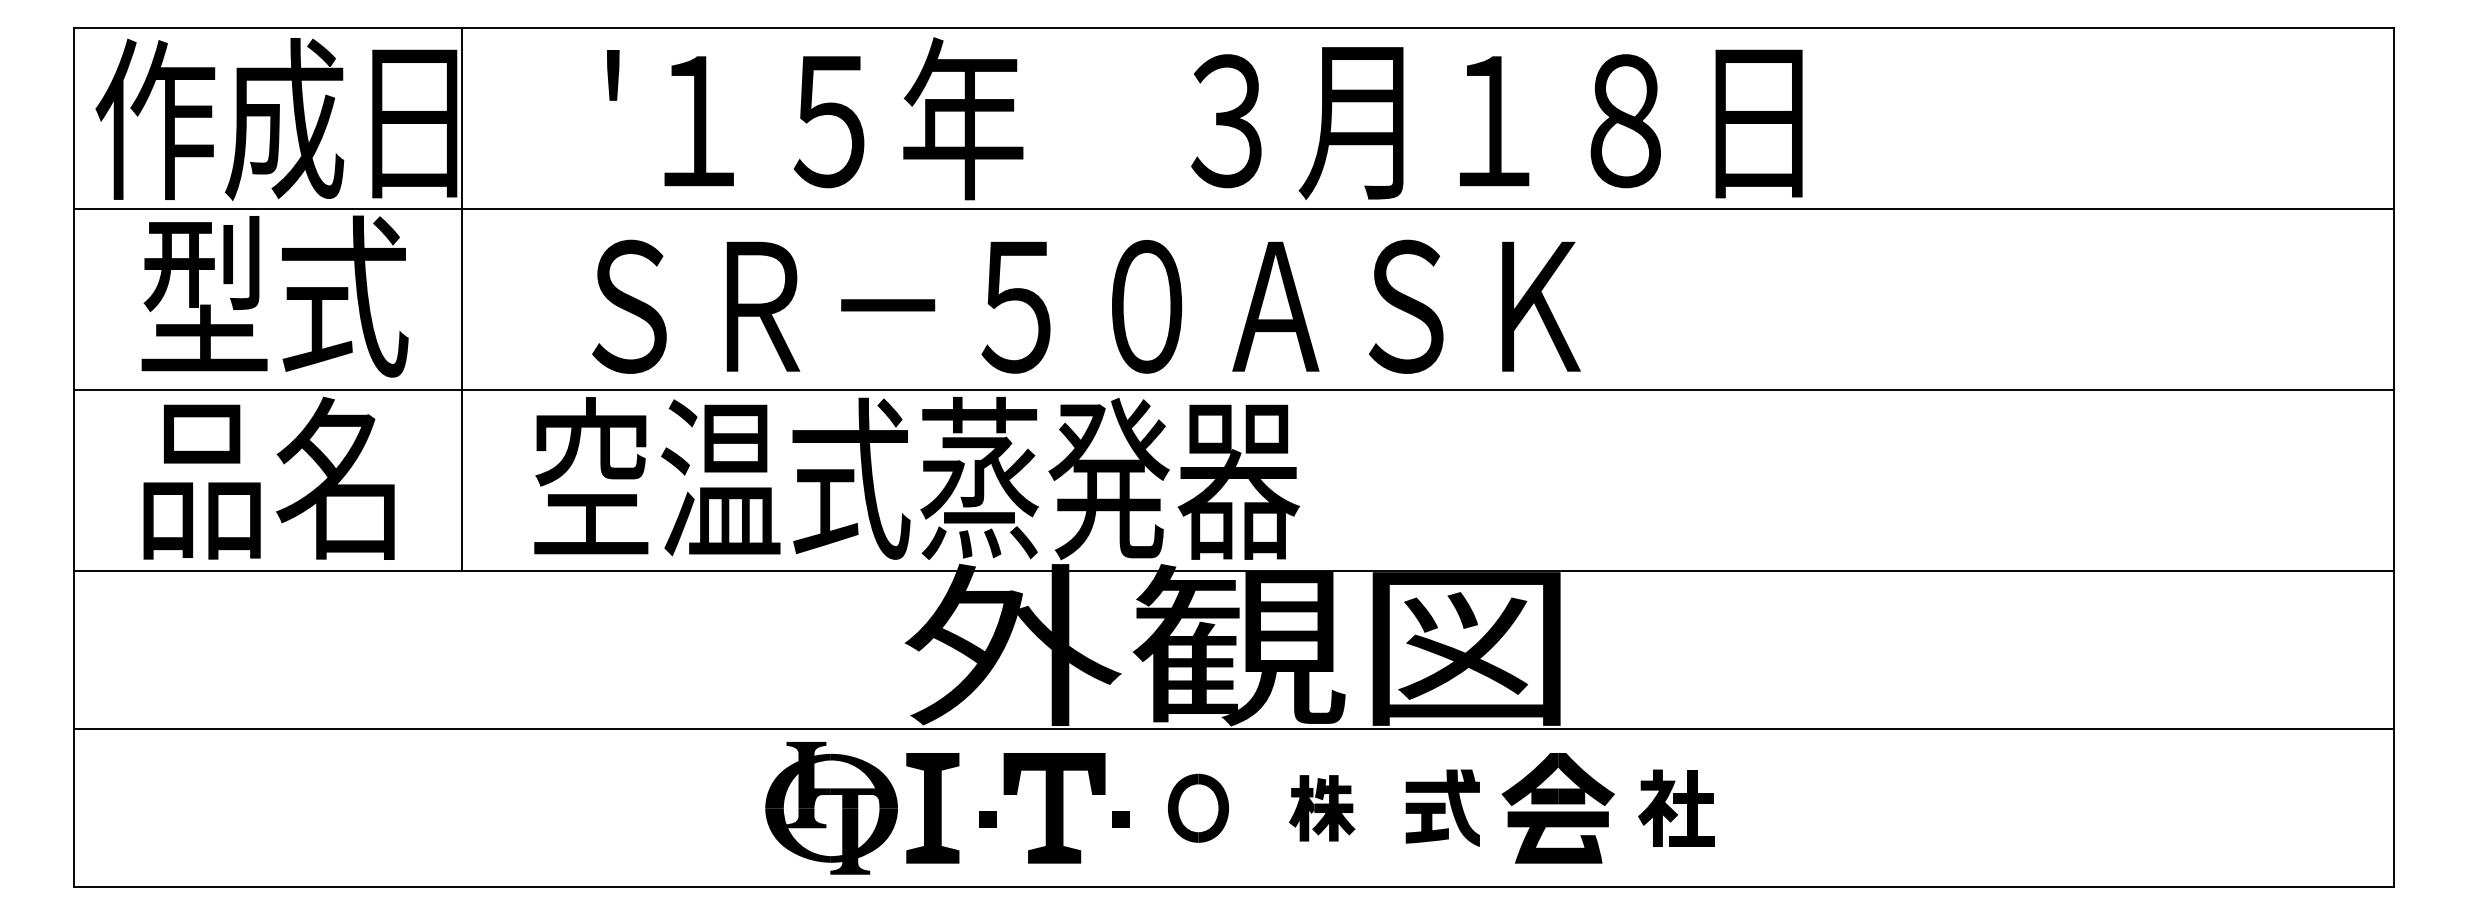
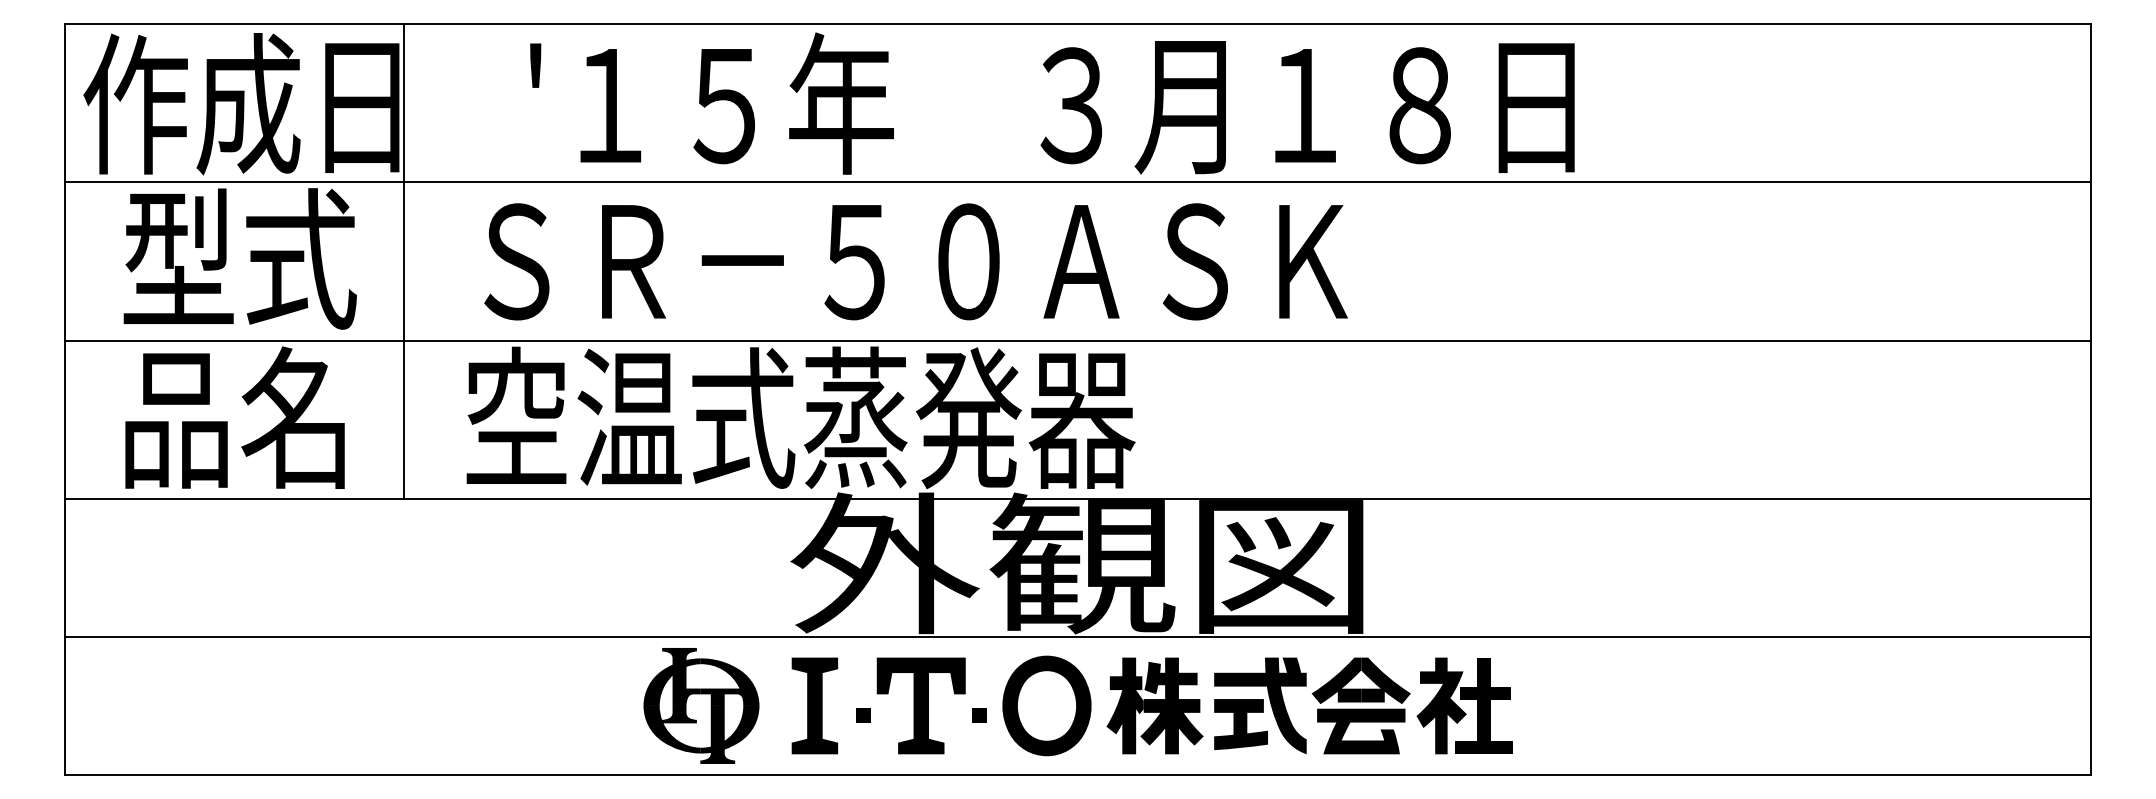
text: (1085, 306) -> (915, 261), moved
part: (831, 807) -> (701, 705), moved
part: (1197, 807) -> (1046, 705), size x1.67
part: (1321, 807) -> (1154, 705), size x1.67
part: (1442, 807) -> (1260, 705), size x1.43
part: (1676, 807) -> (1464, 705), size x1.43

